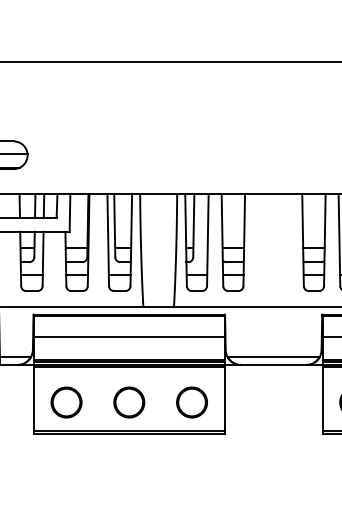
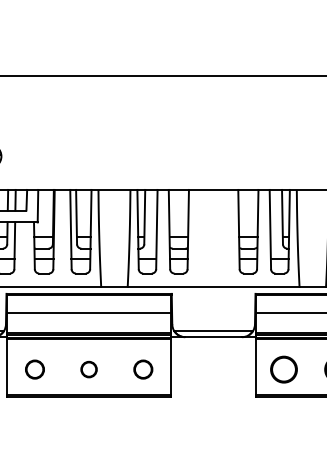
part: (65, 402) -> (34, 369), size x0.7
part: (128, 402) -> (88, 369), size x0.6
part: (192, 402) -> (143, 369), size x0.7

